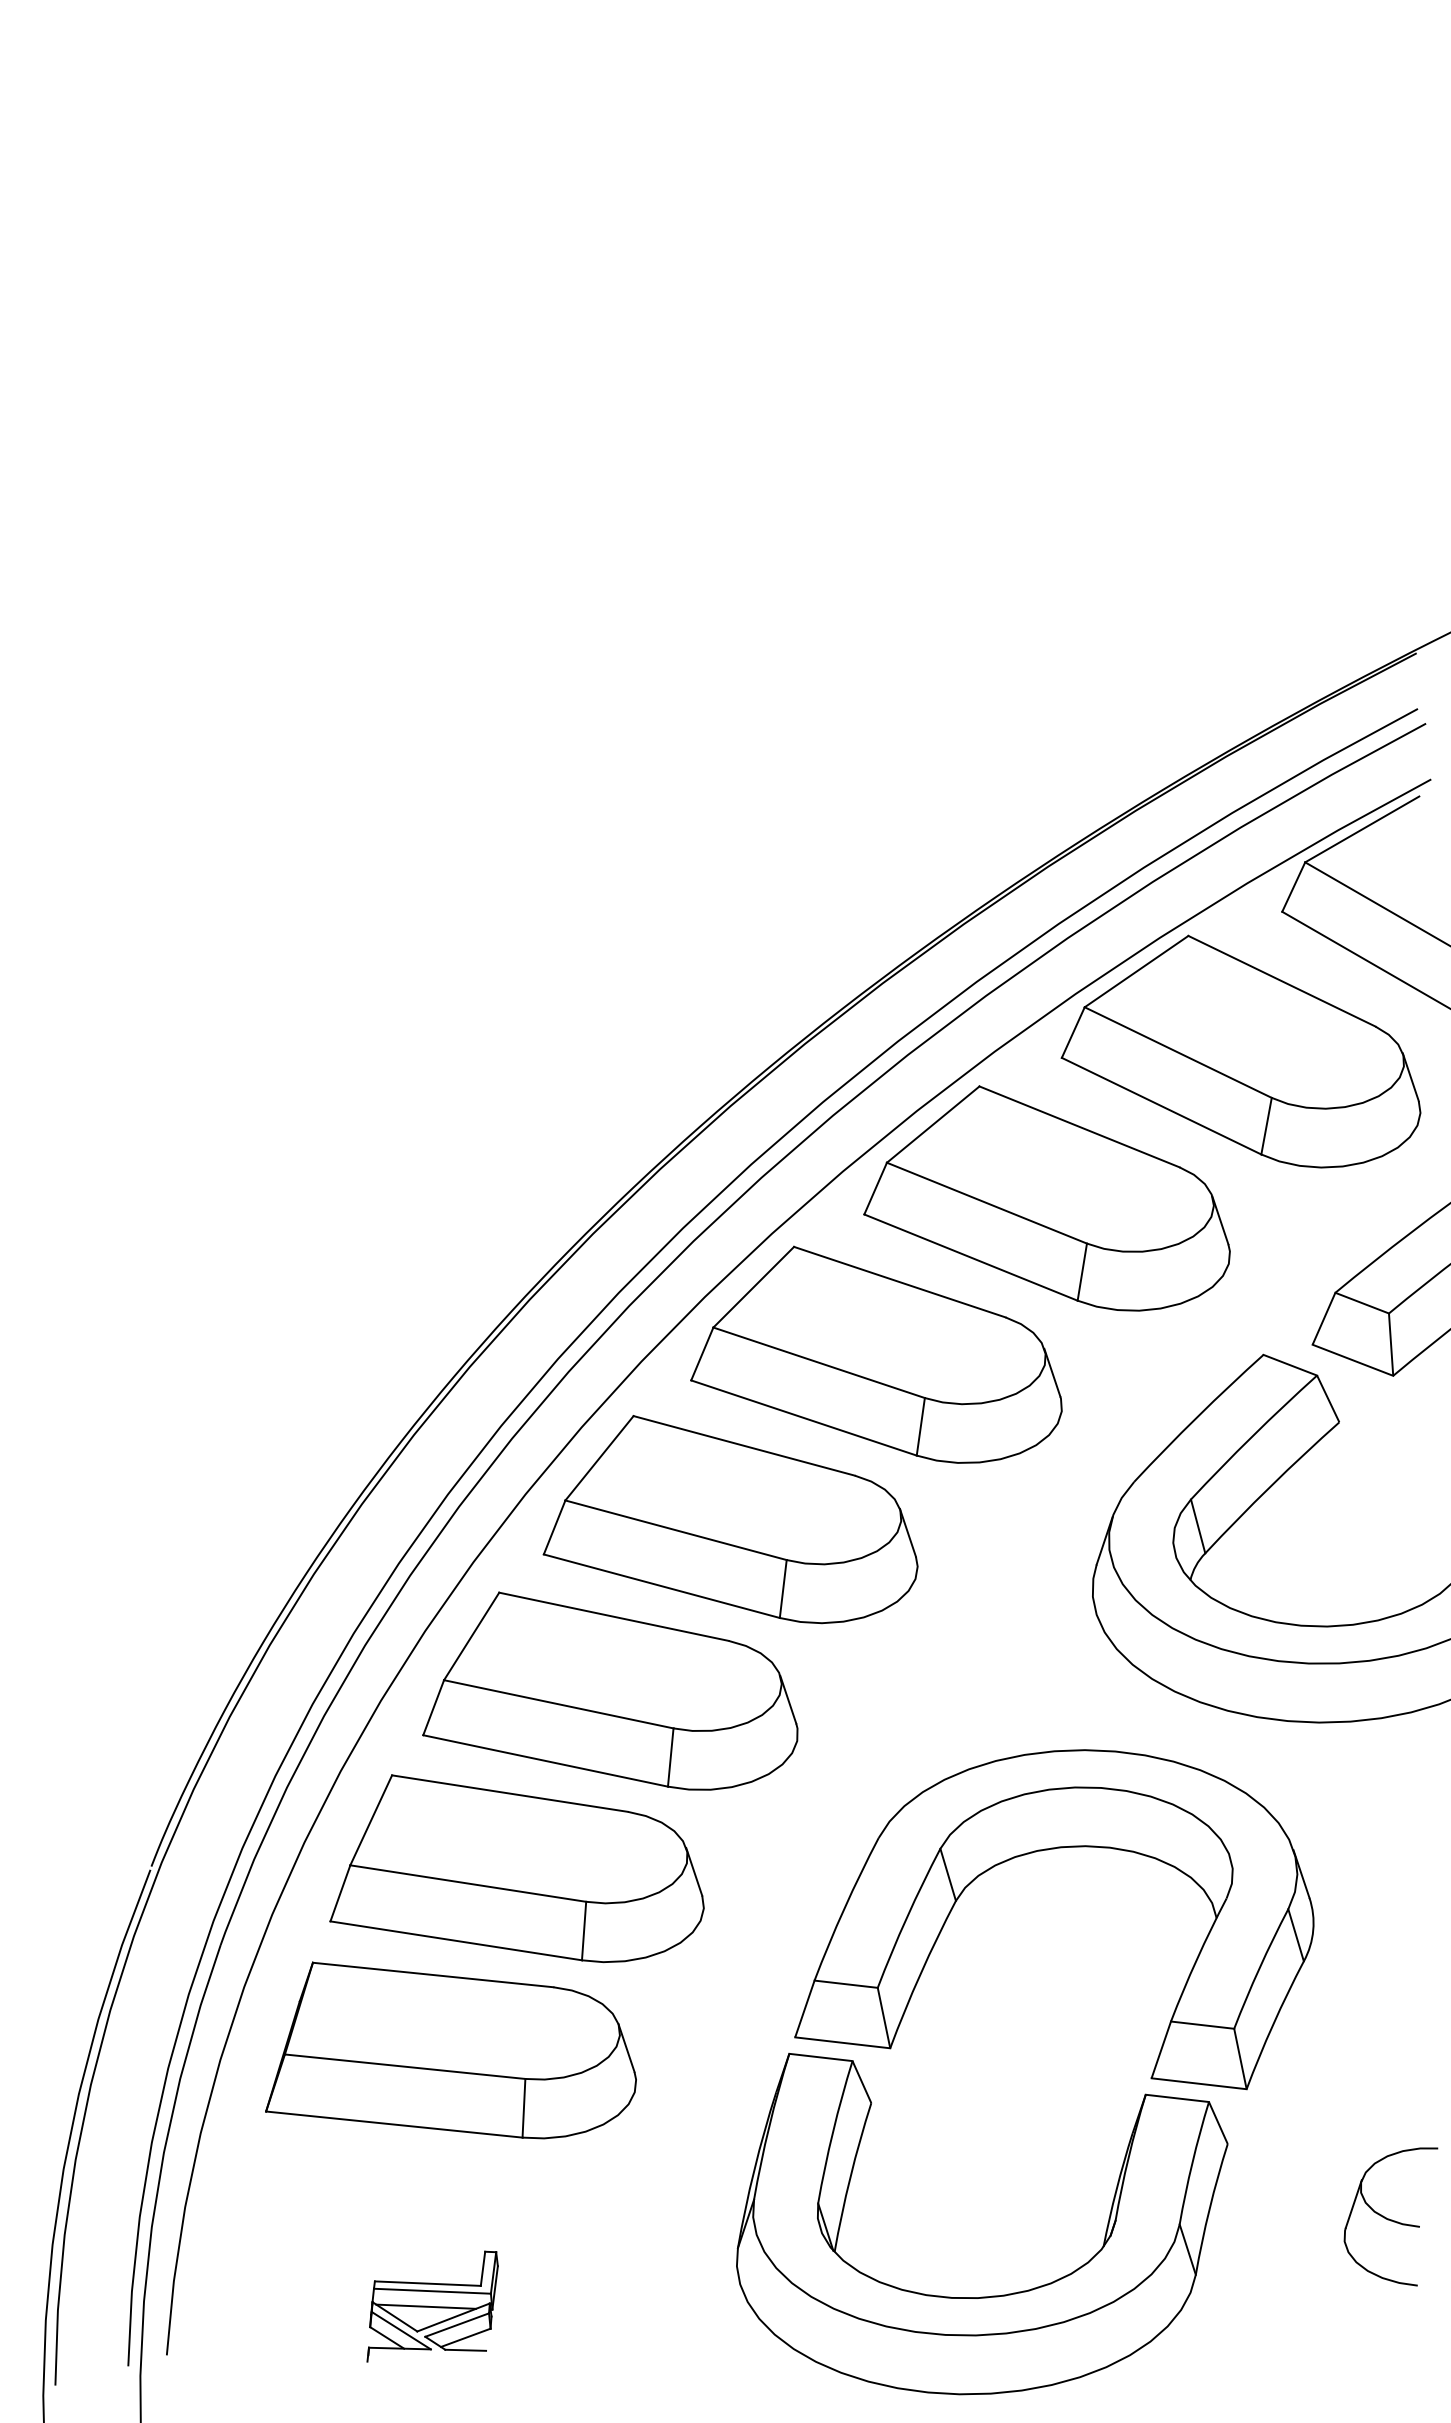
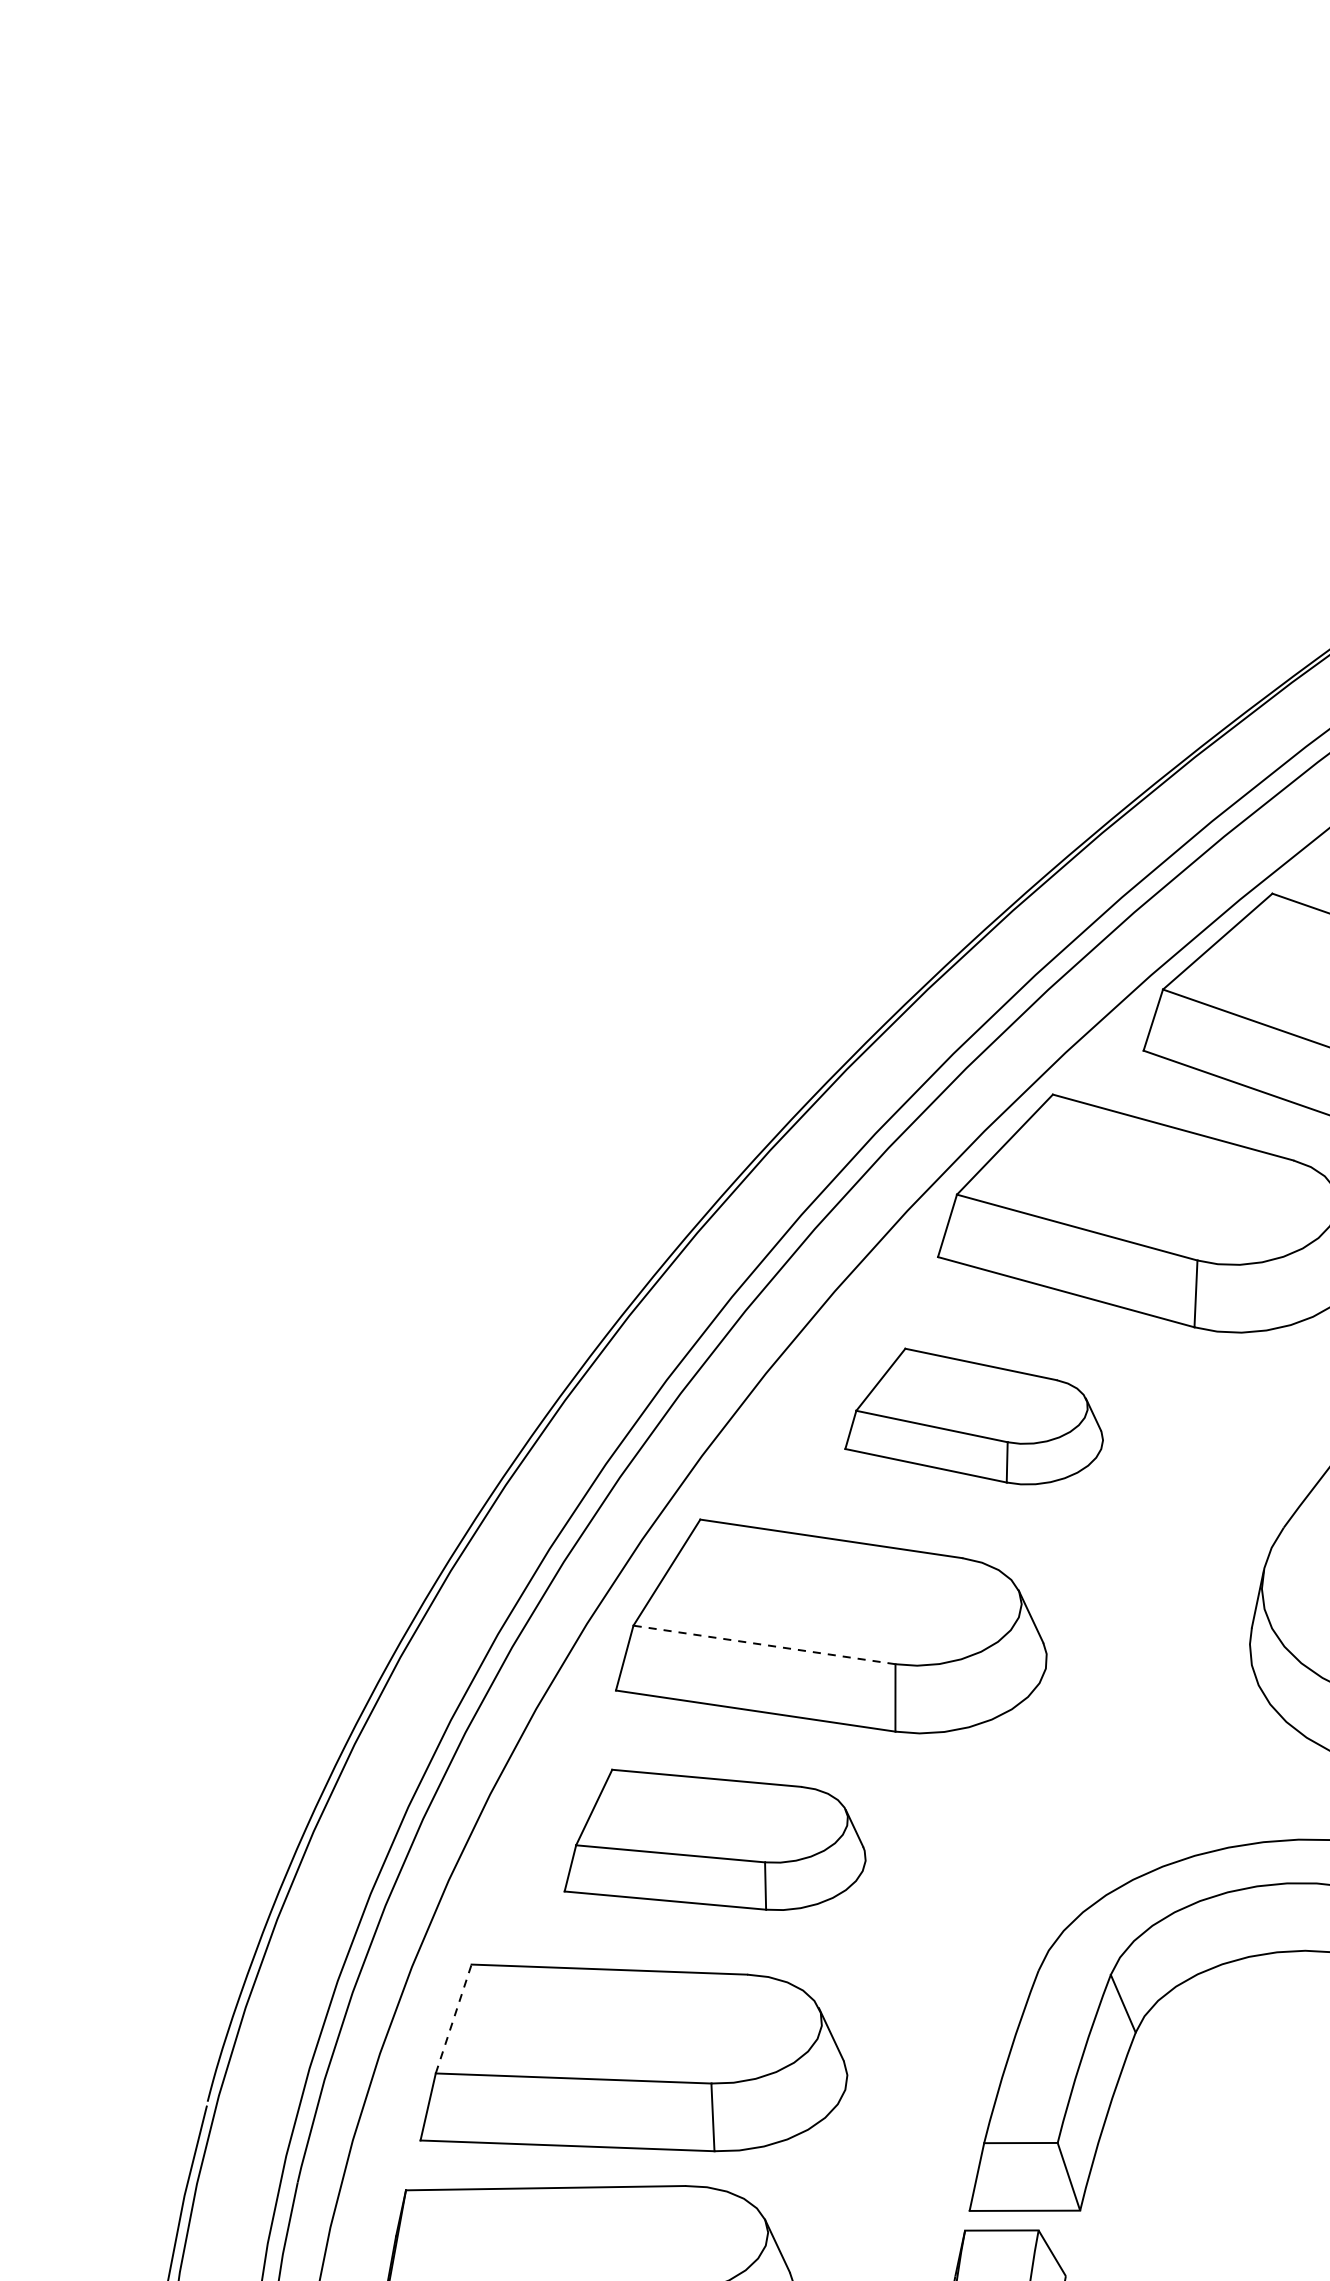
part: (876, 1354) -> (970, 1416), size x0.6
line: (676, 1530) -> (765, 1645), solid -> dashed
part: (610, 1690) -> (710, 1837), size x0.7
line: (371, 1820) -> (454, 2019), solid -> dashed

